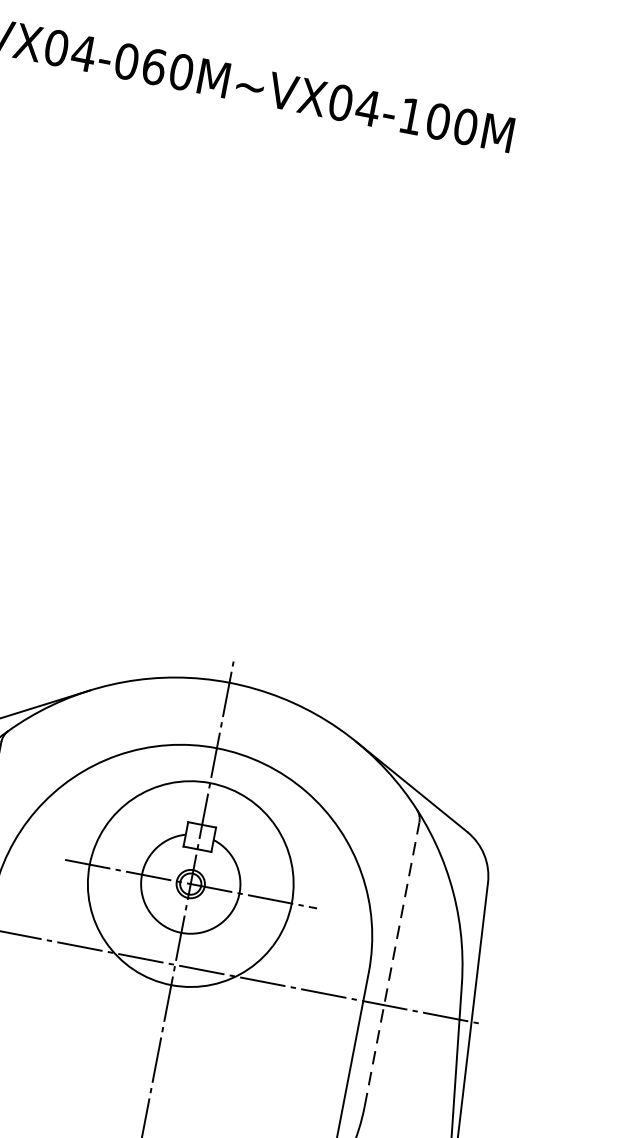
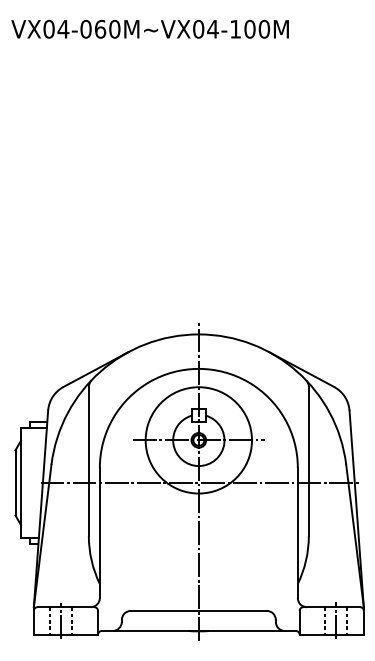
line: (391, 964) -> (308, 461), dashed -> solid

